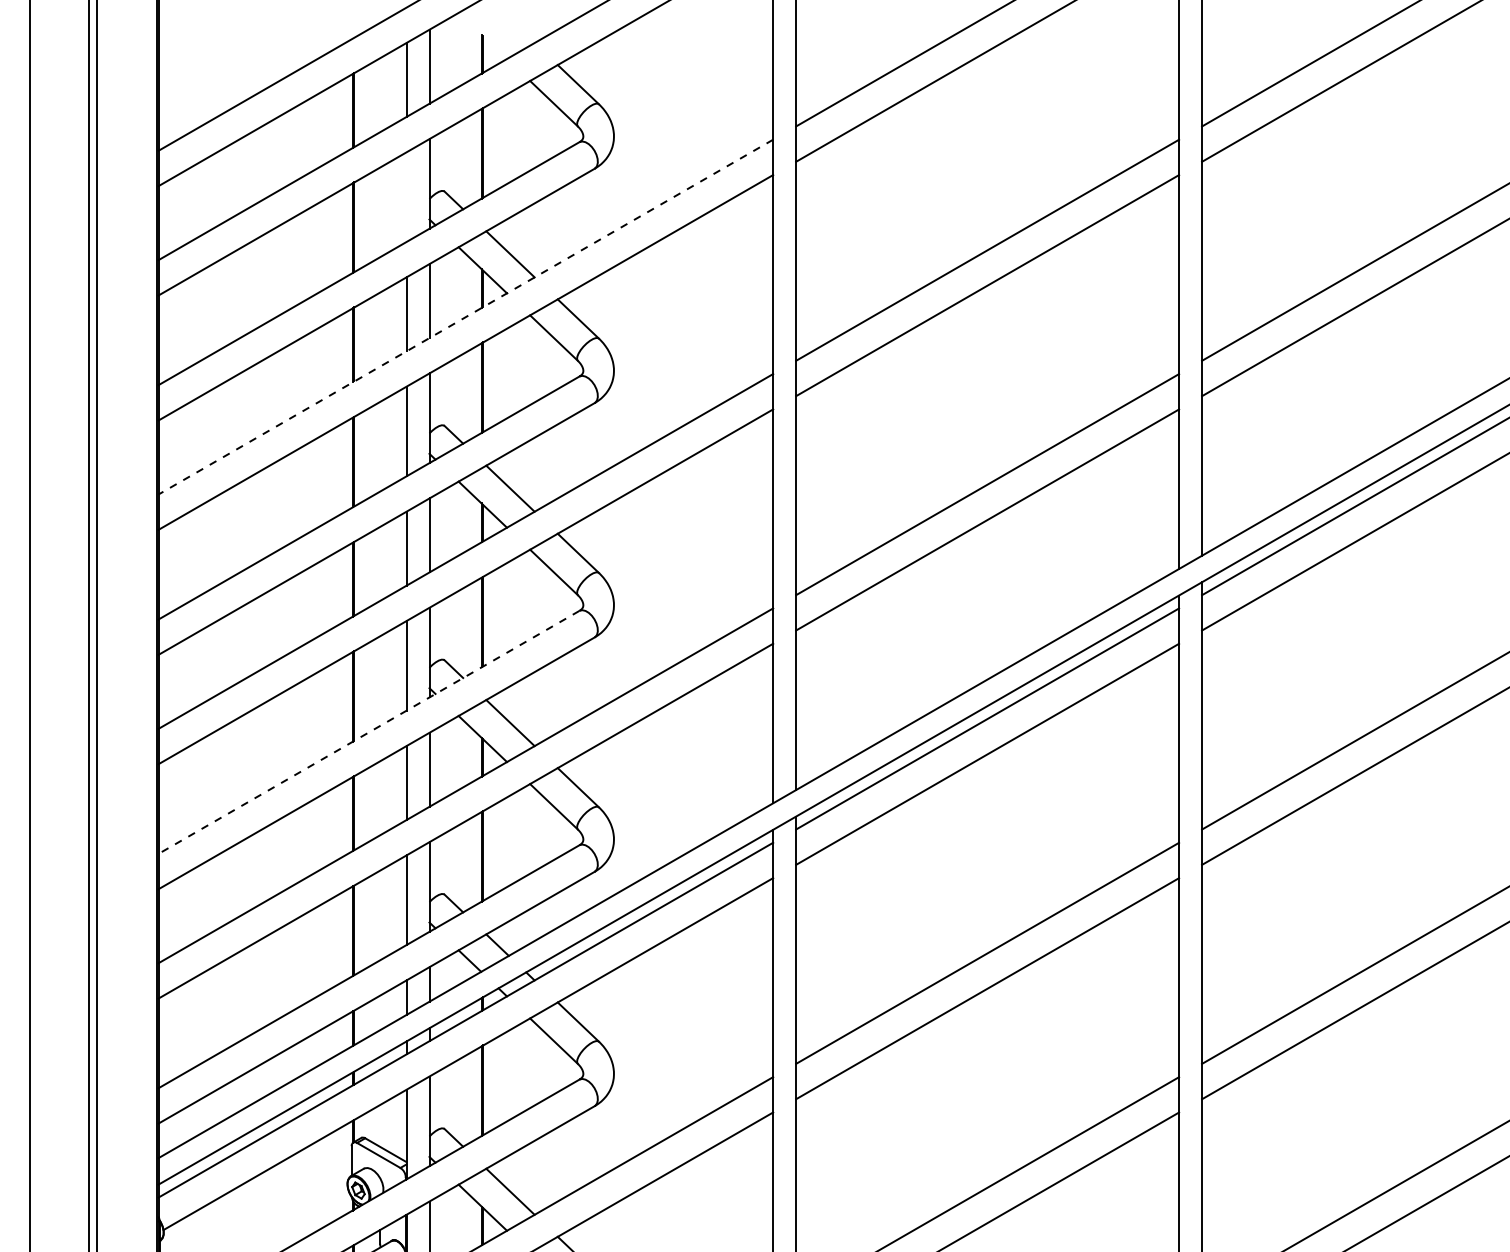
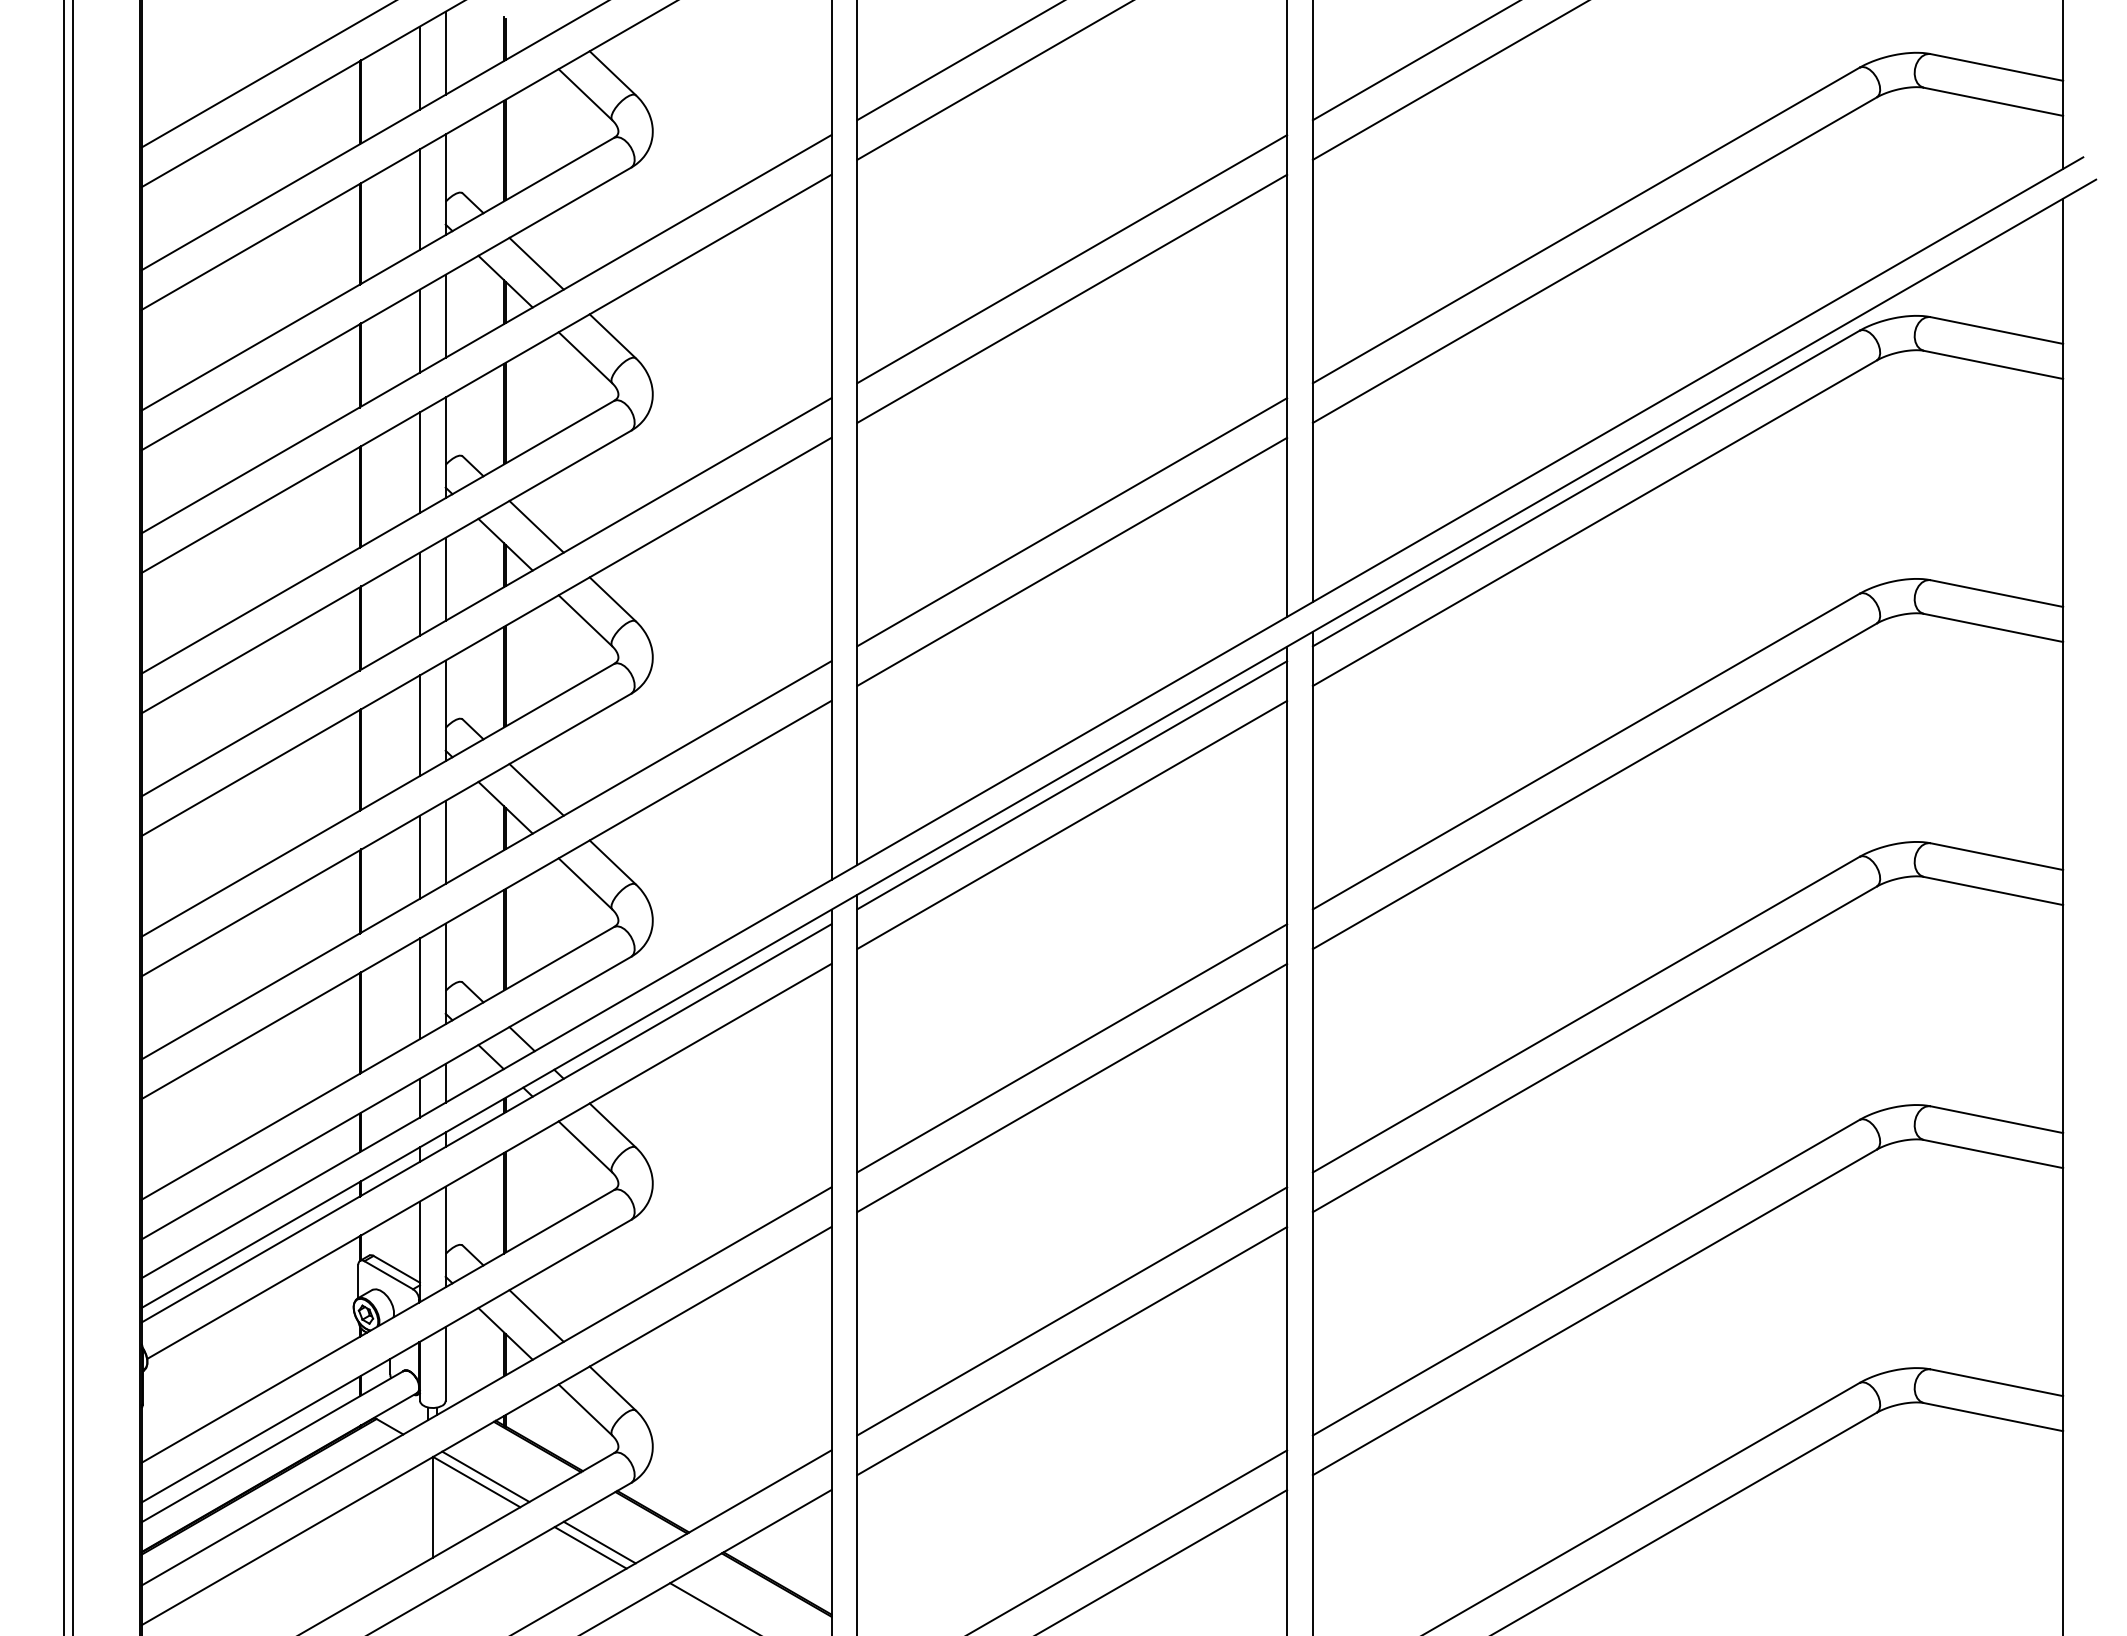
line: (406, 197) -> (419, 199), added
line: (465, 317) -> (486, 334), dashed -> solid
line: (368, 732) -> (377, 800), dashed -> solid

